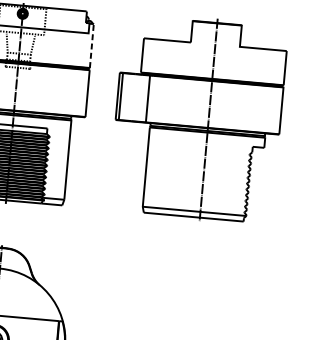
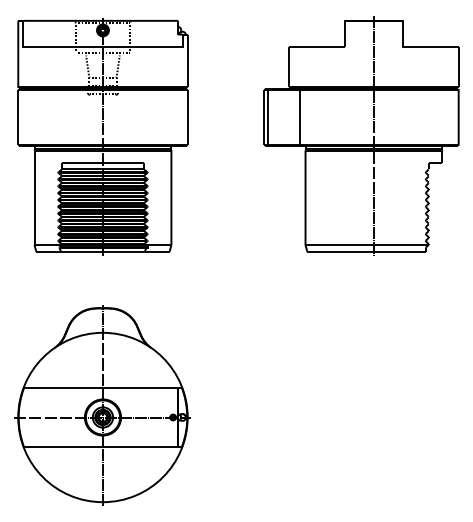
line: (91, 45) -> (187, 60), dashed -> solid
part: (198, 118) -> (361, 135), moved

